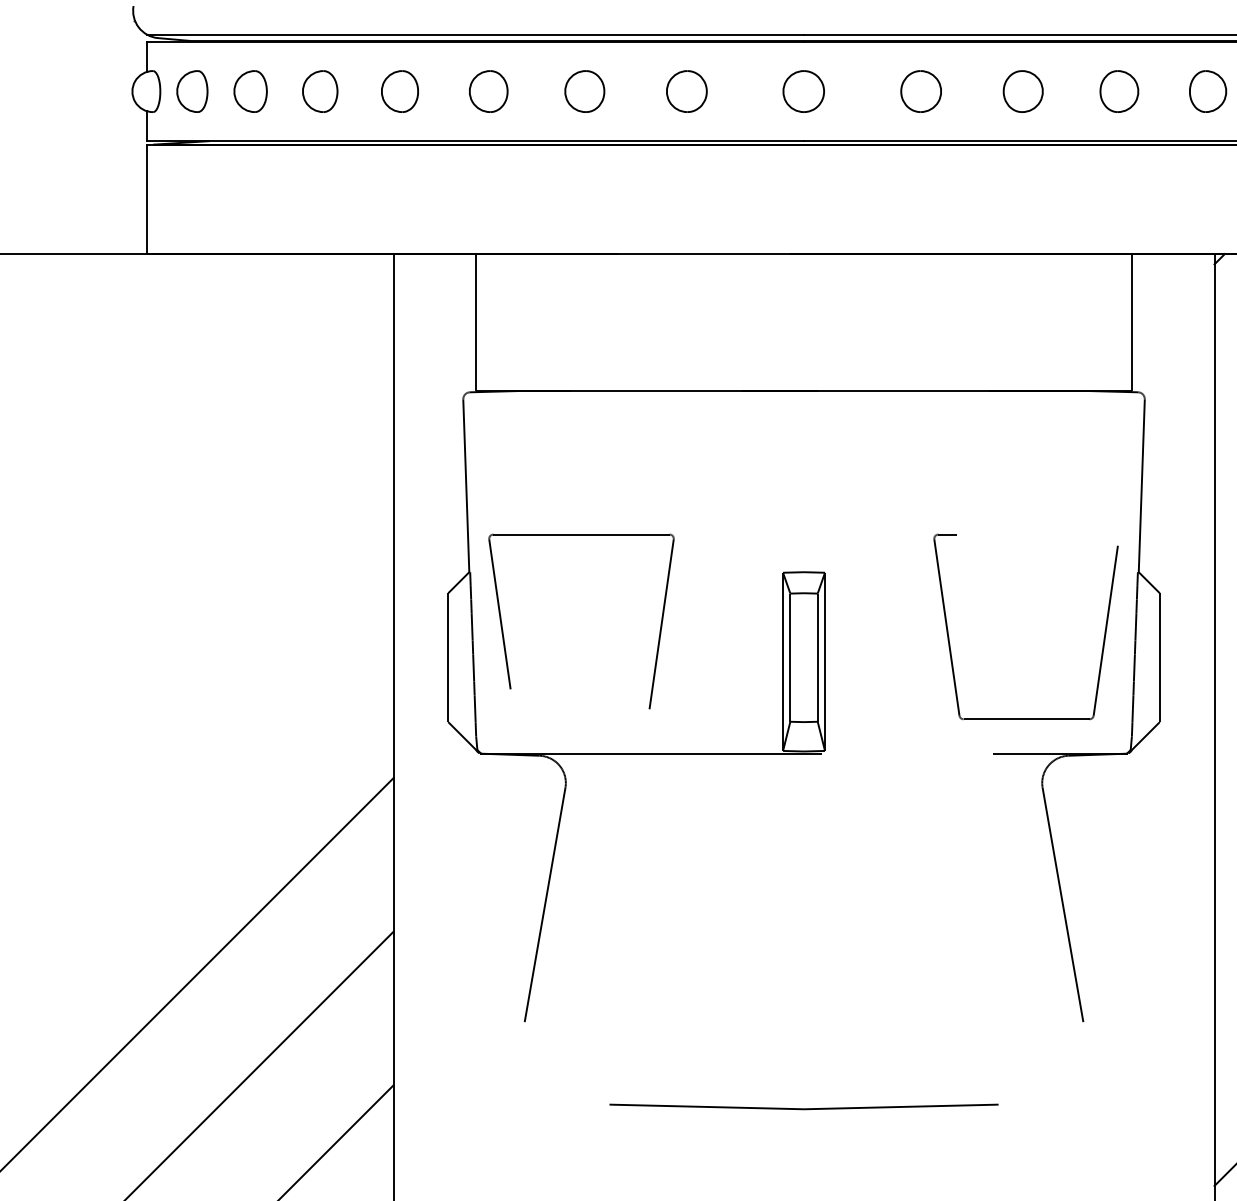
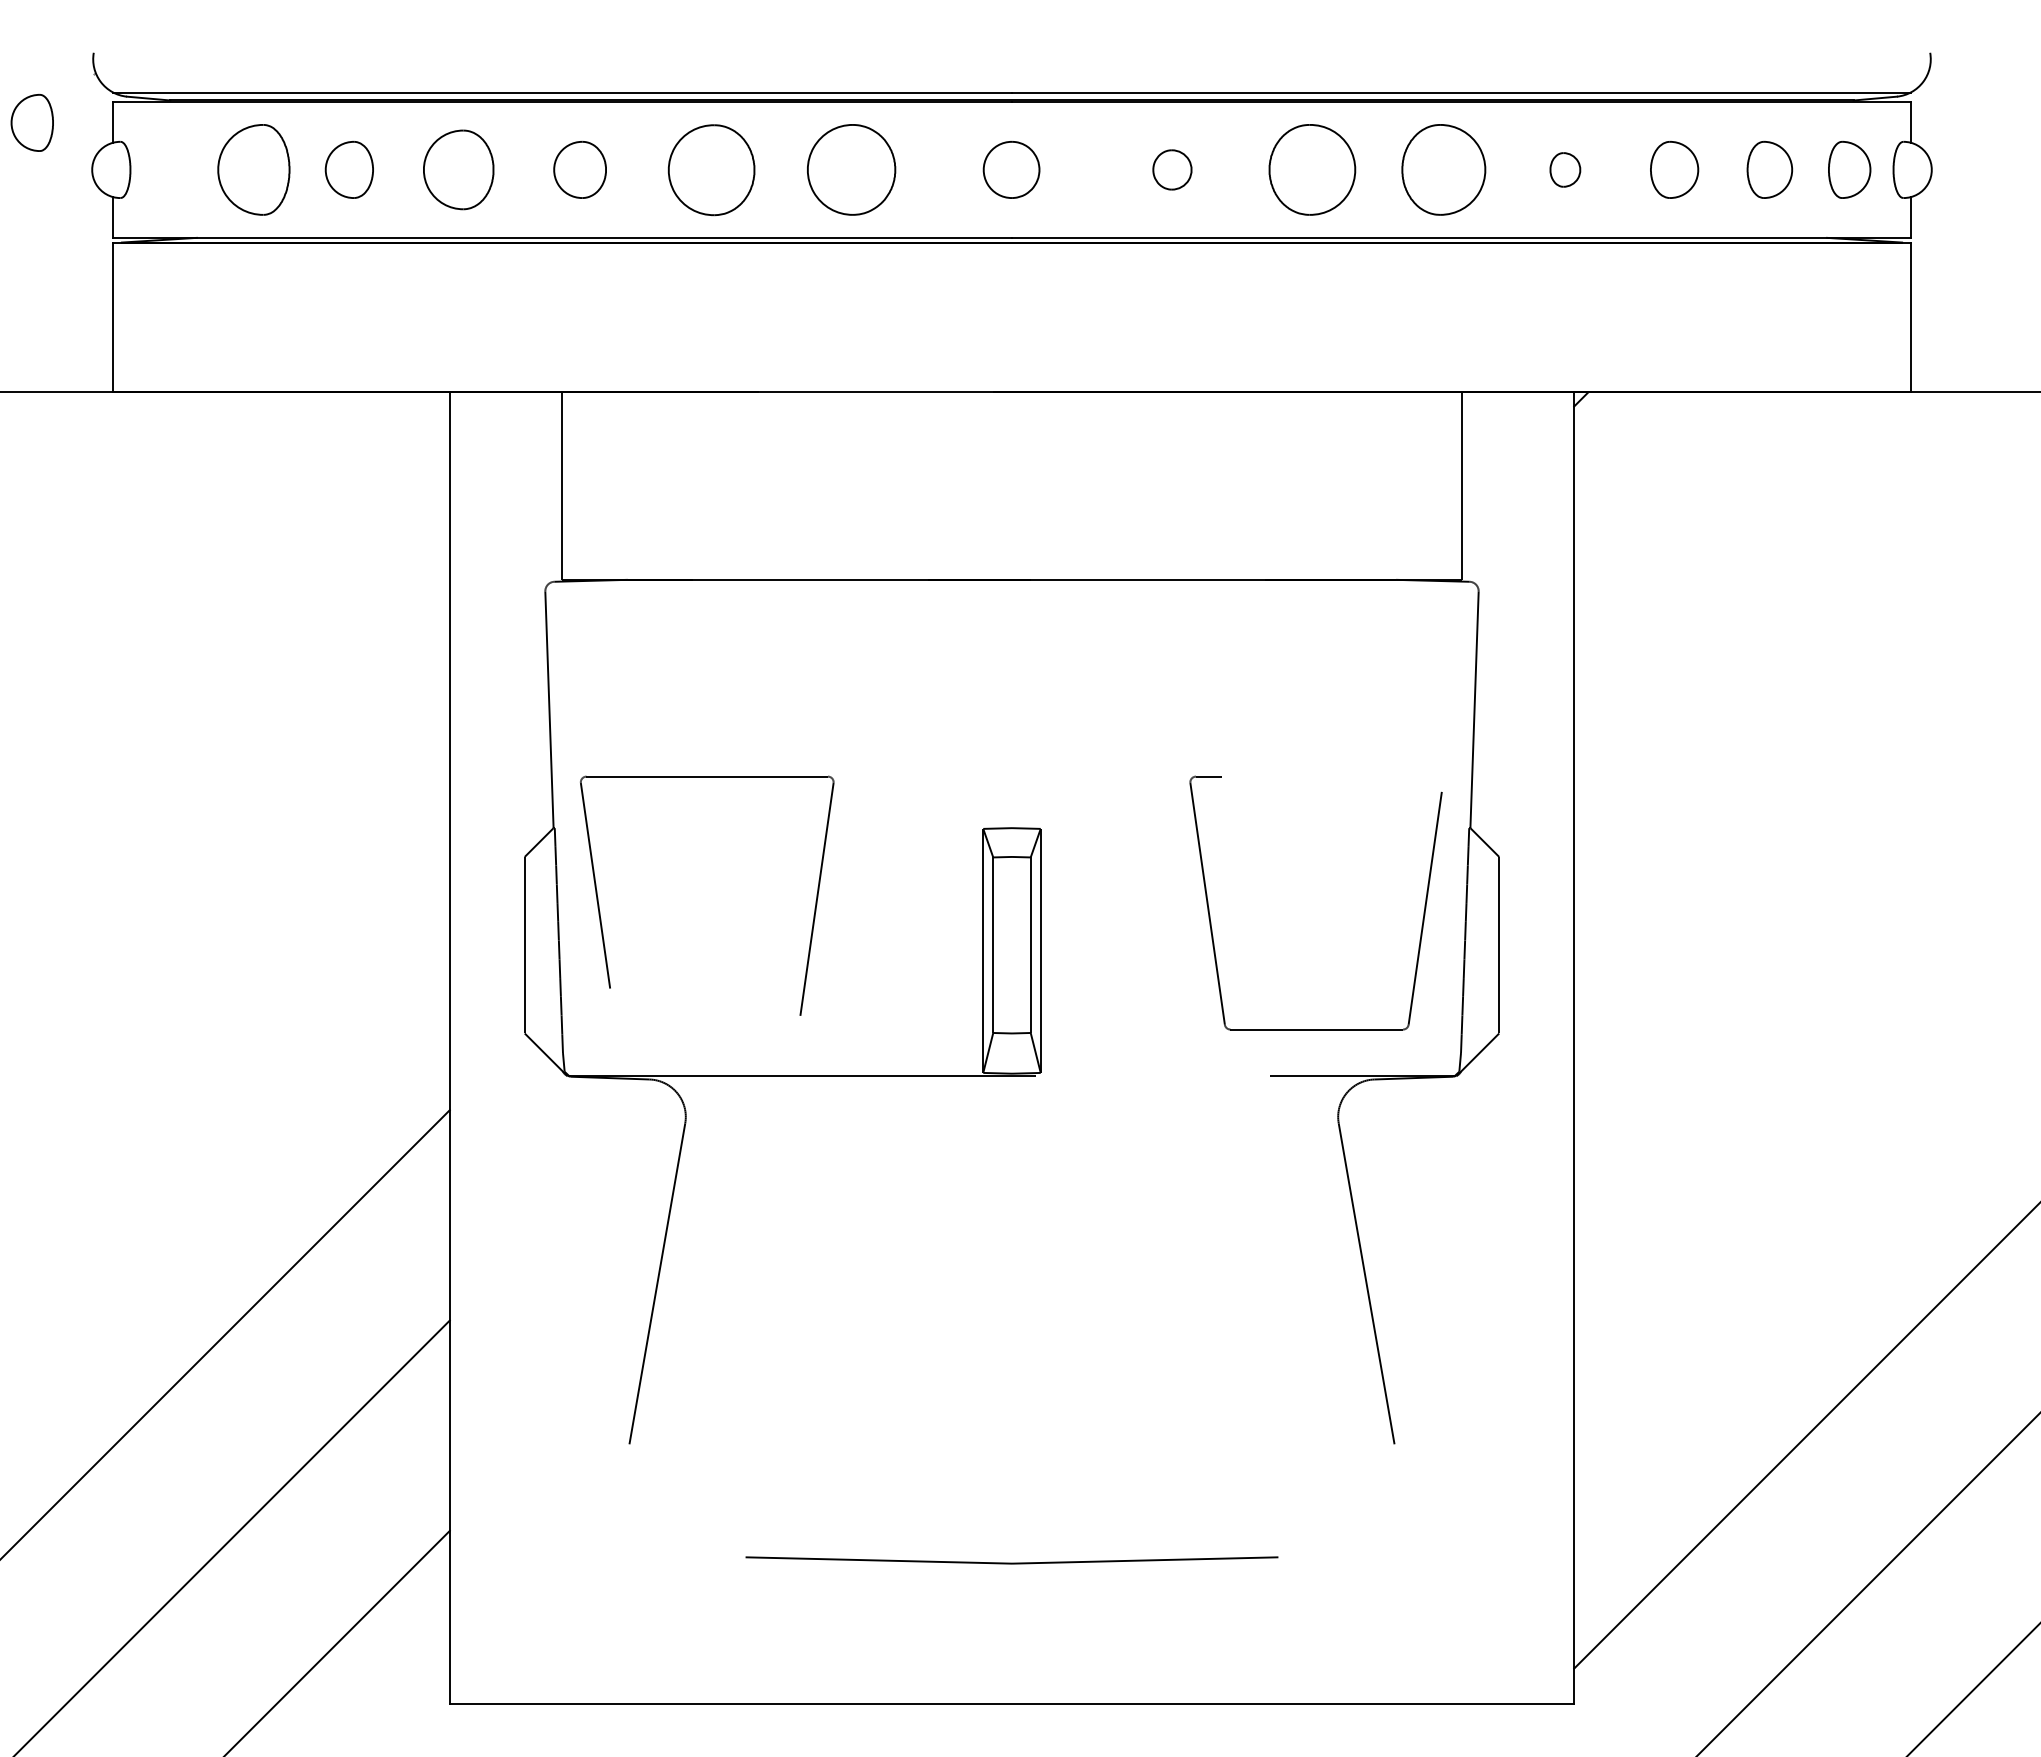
part: (191, 91) -> (31, 122), moved
part: (250, 91) -> (254, 169), size x1.6
part: (399, 91) -> (458, 169), size x1.4
part: (584, 91) -> (711, 169), size x1.6
part: (686, 91) -> (851, 169), size x1.6
part: (921, 91) -> (1172, 169), size x0.7
part: (1022, 91) -> (1311, 169), size x1.6
part: (1119, 91) -> (1443, 169), size x1.6
part: (1208, 91) -> (1565, 169), size x0.6

